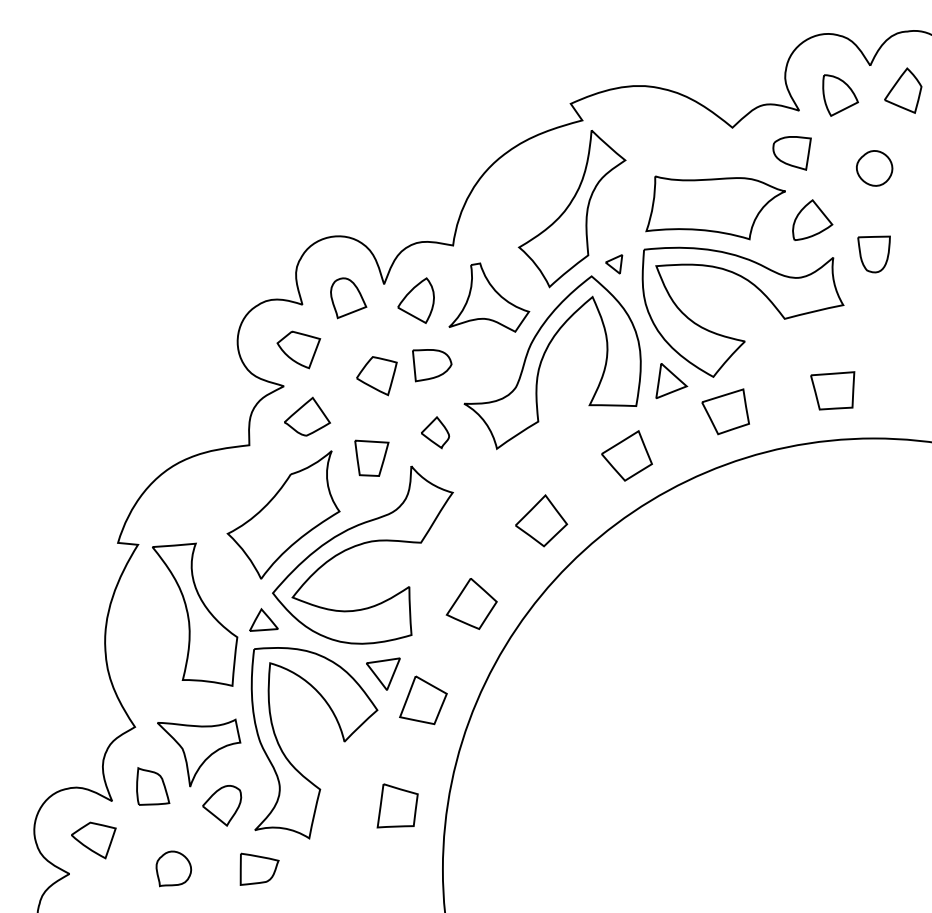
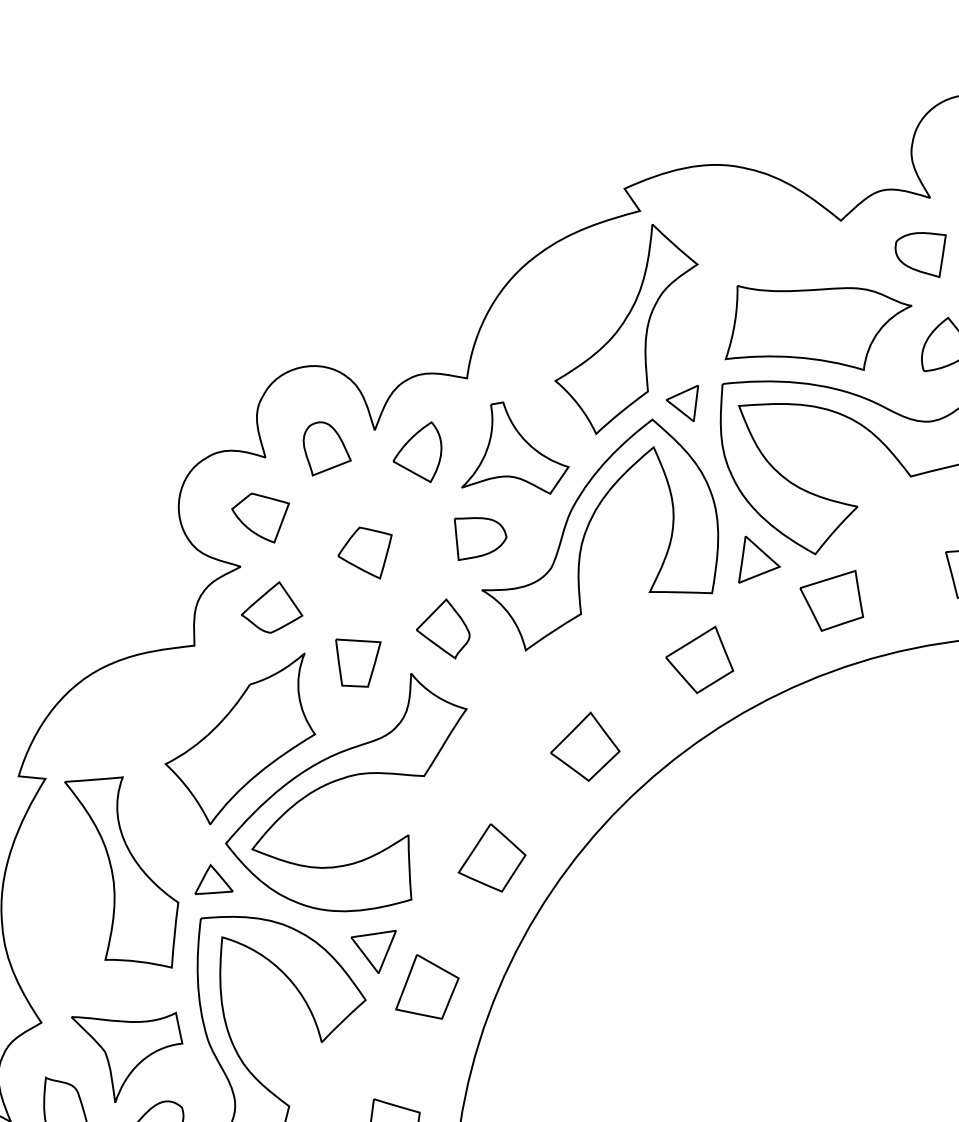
part: (613, 264) -> (681, 403), size x1.43
part: (432, 365) -> (480, 538), moved
part: (435, 432) -> (443, 628), size x1.43

